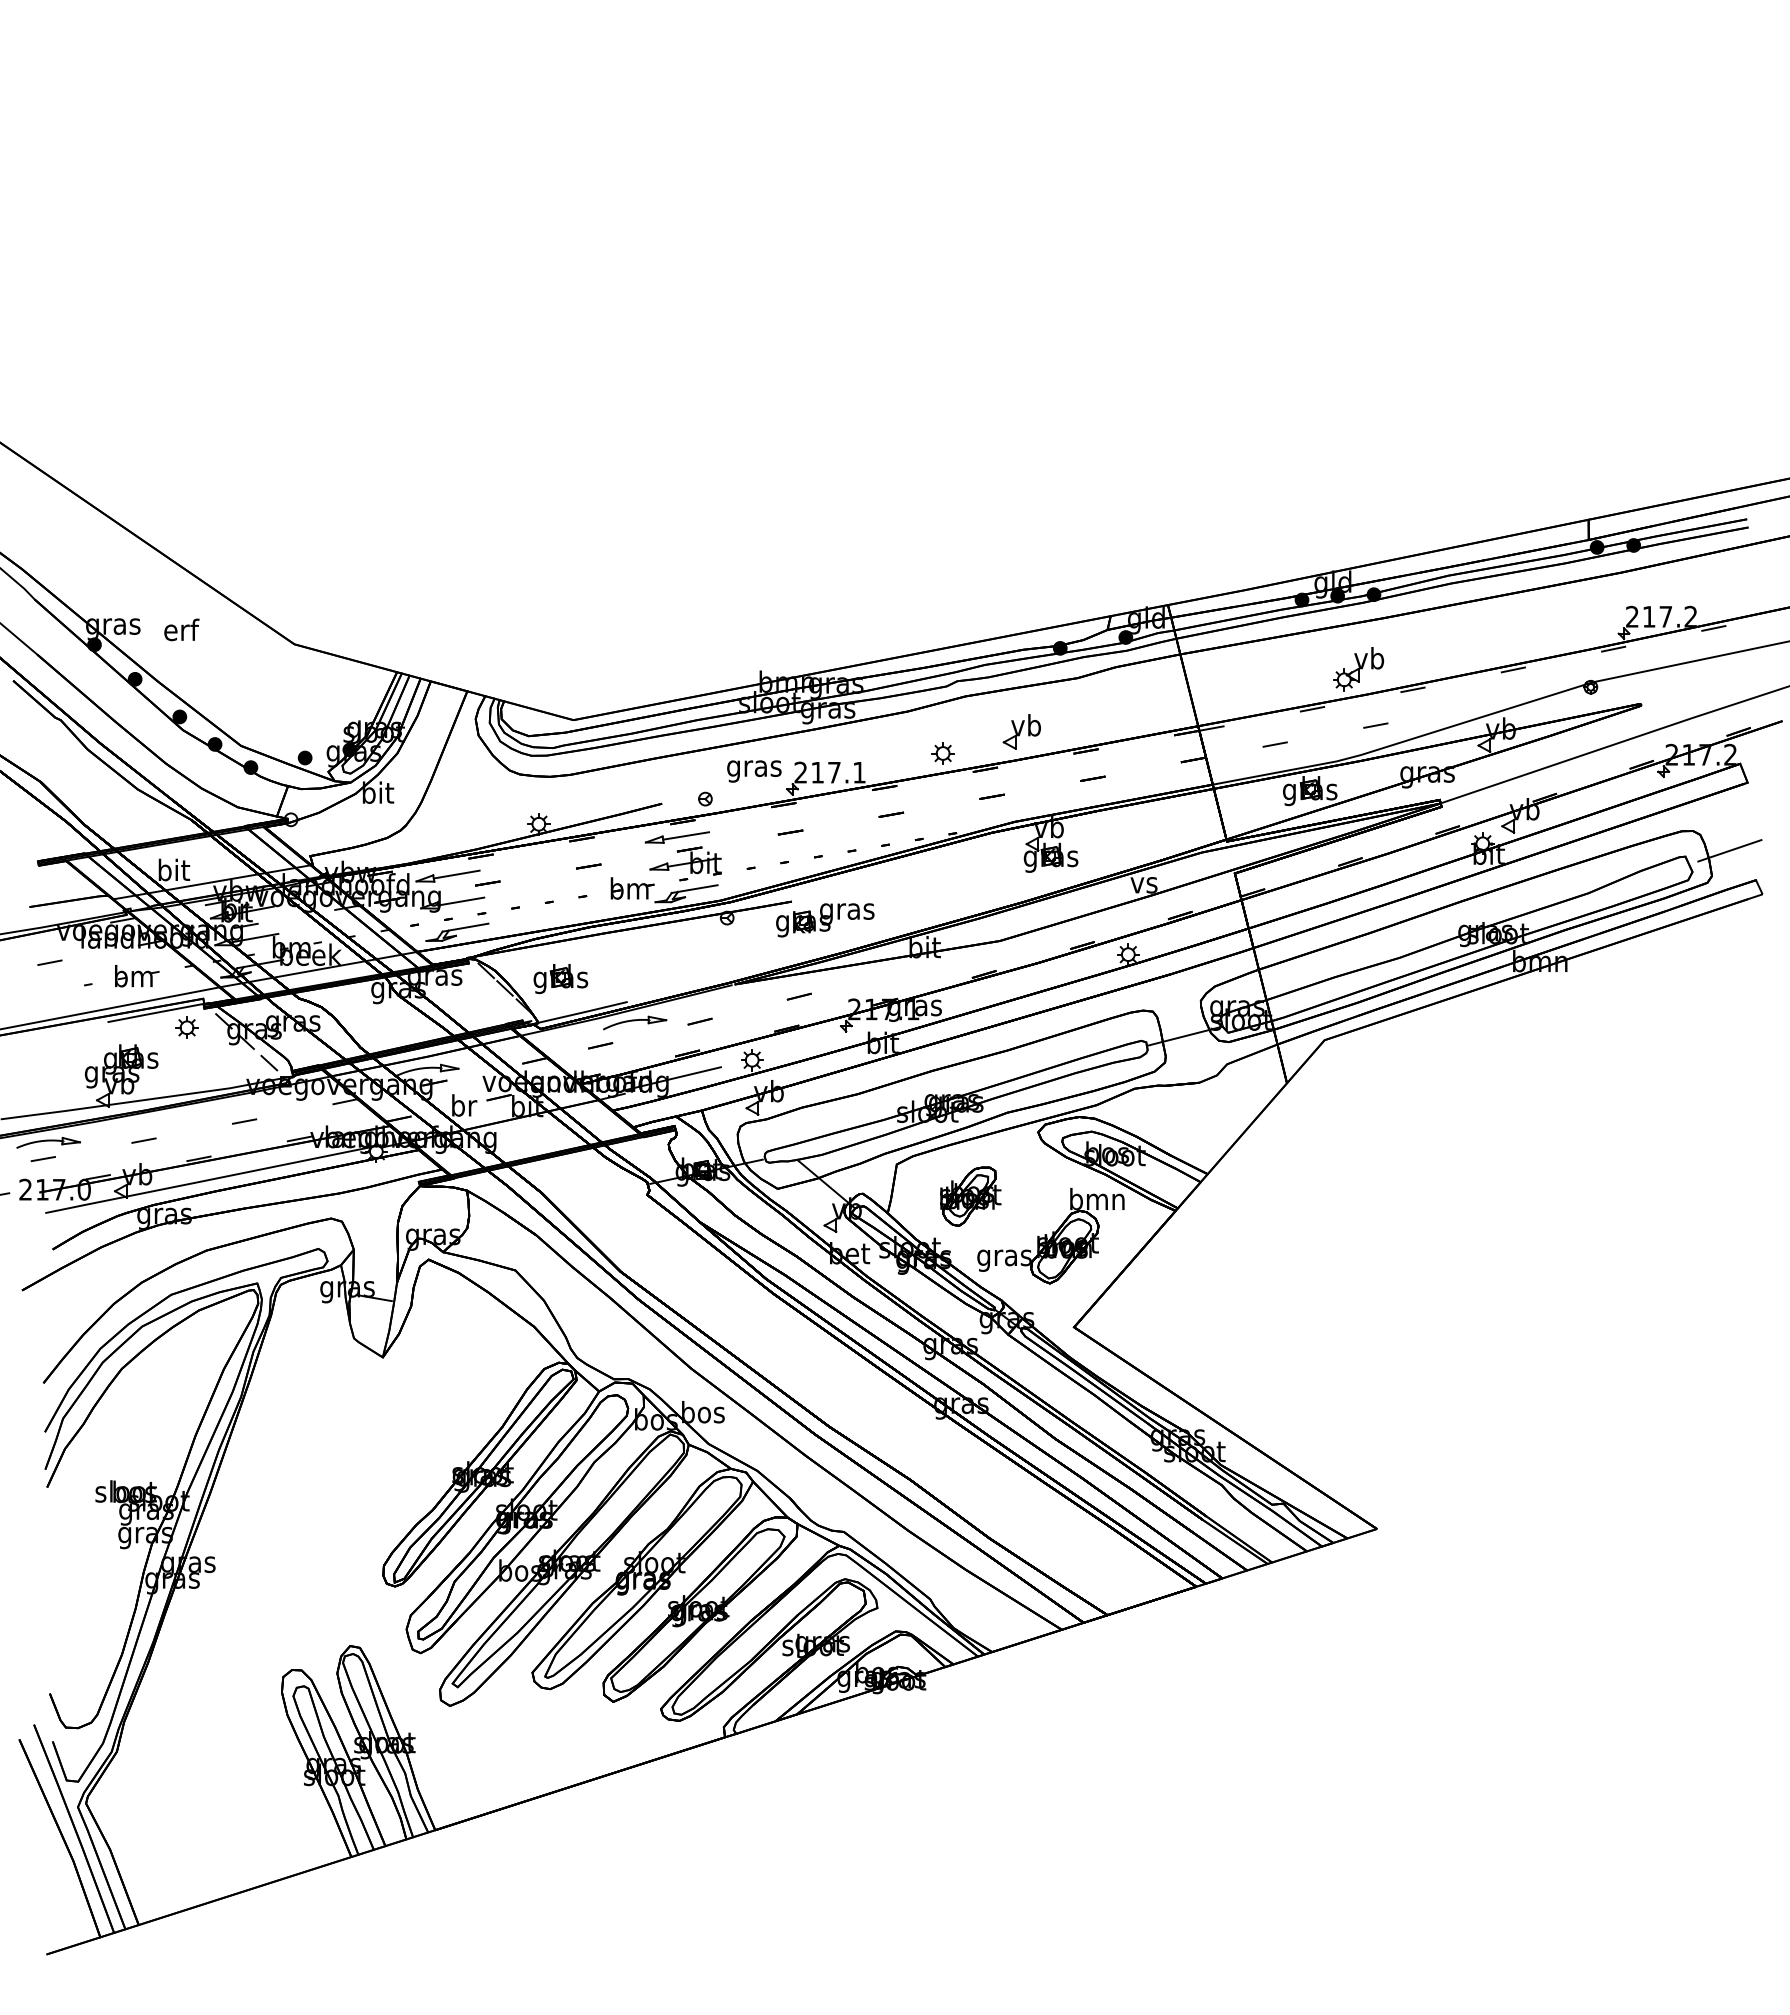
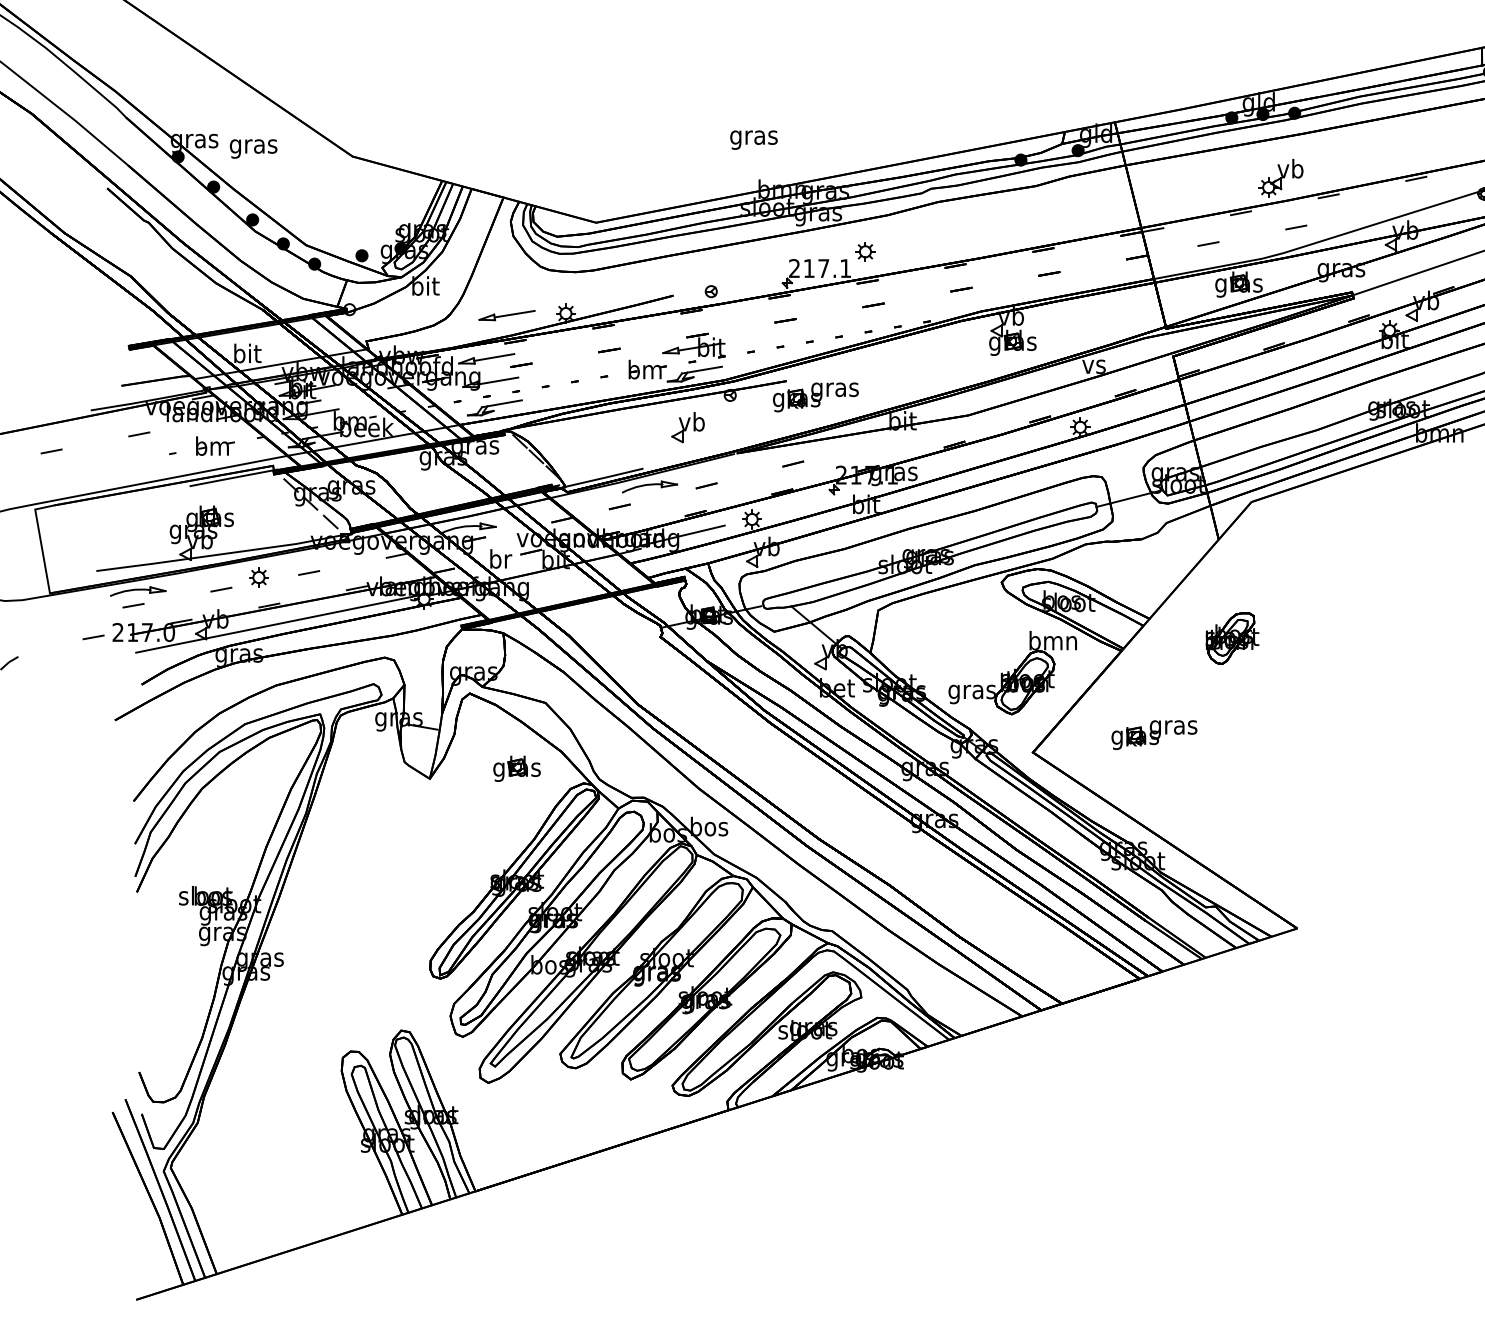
text: (180, 632) -> (253, 146), erf -> gras
part: (1021, 731) -> (687, 427), moved
part: (942, 753) -> (864, 251), moved
text: (754, 771) -> (754, 140), moved
part: (676, 837) -> (506, 315), moved
part: (560, 979) -> (516, 769), moved
part: (186, 1027) -> (258, 577), moved
part: (970, 1196) -> (1232, 638), moved
part: (1213, 1307) -> (1154, 735), added

